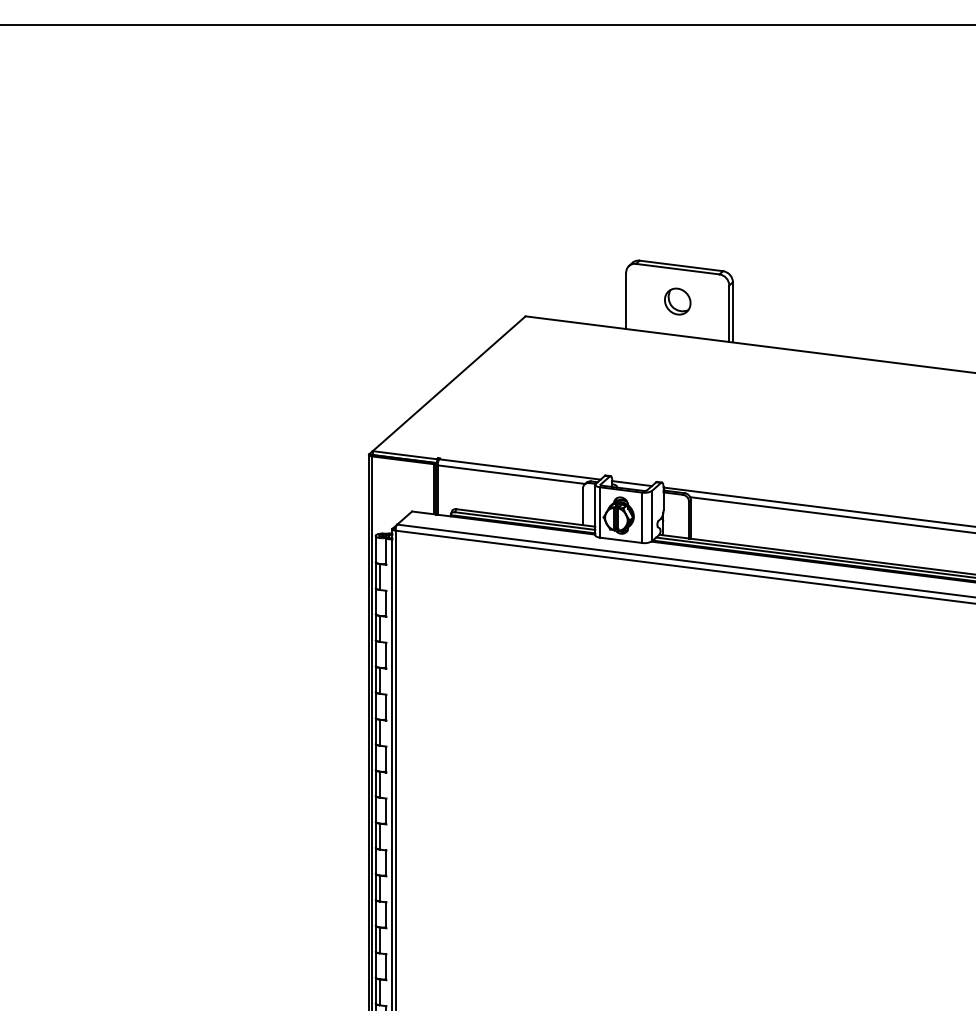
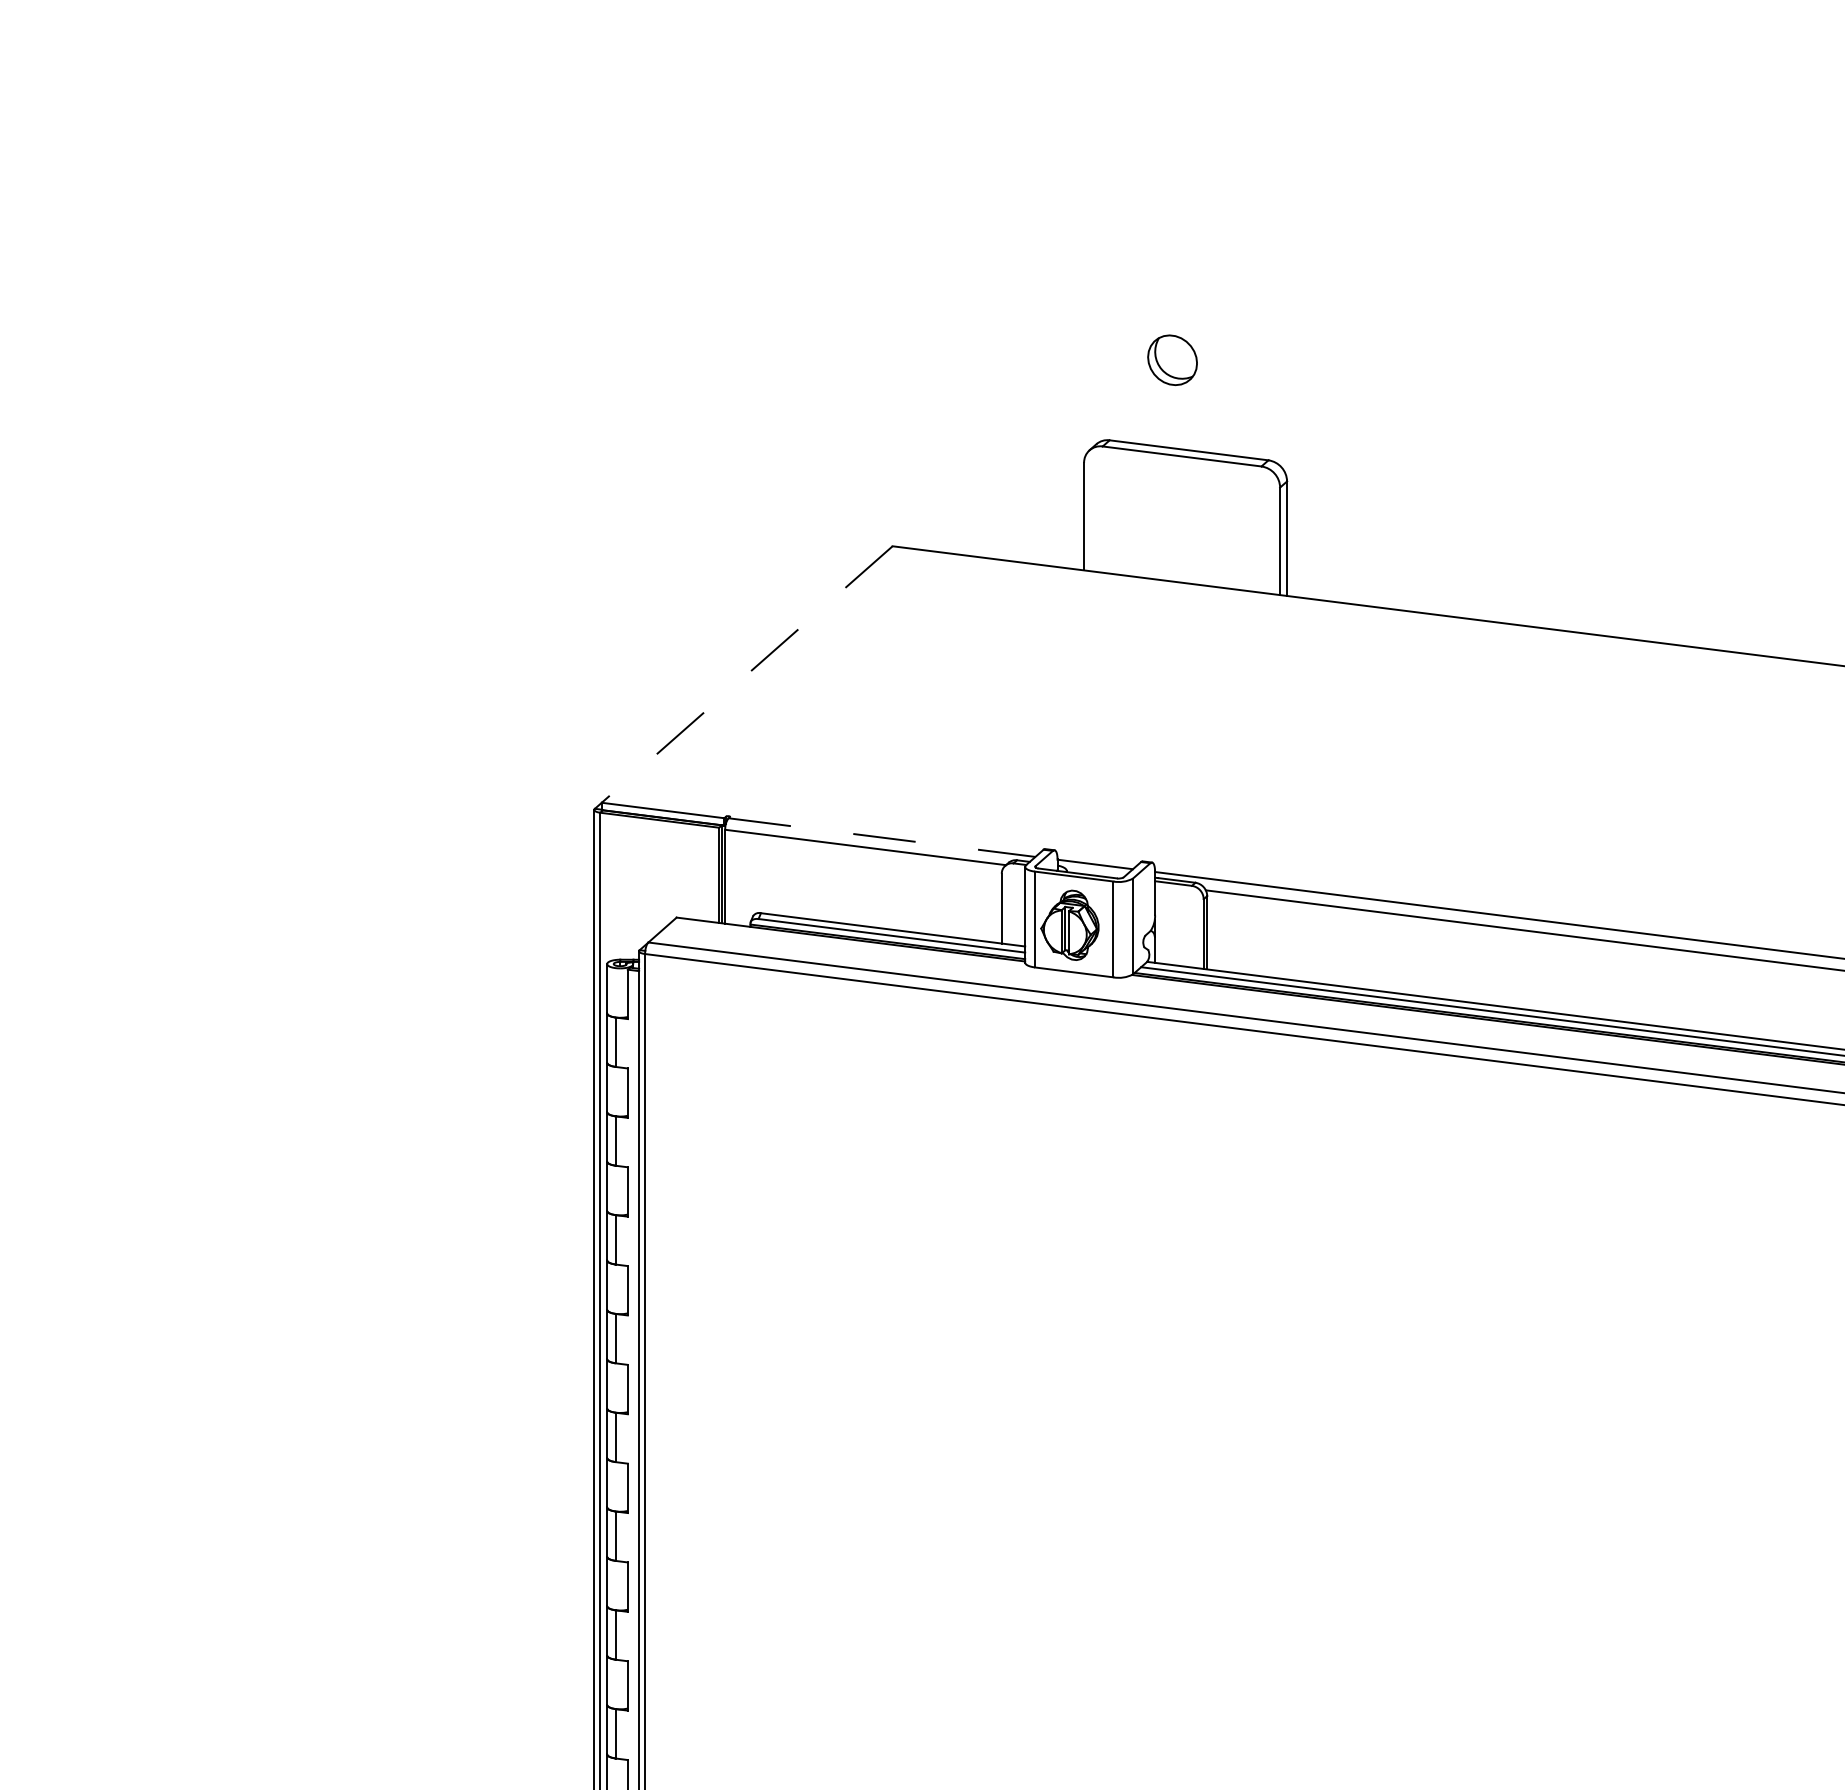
part: (677, 301) -> (1172, 360), moved
line: (449, 383) -> (747, 674), solid -> dashed
line: (520, 469) -> (882, 837), solid -> dashed

